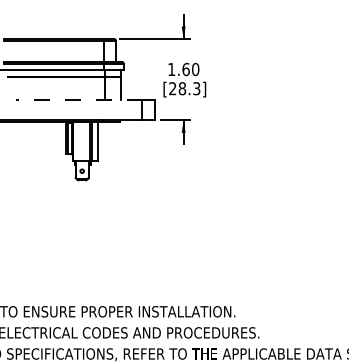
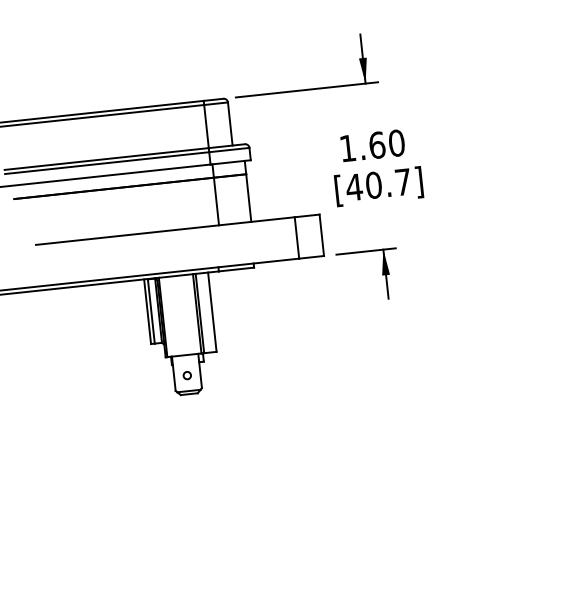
text: (184, 88) -> (378, 184), [28.3] -> [40.7]
line: (78, 100) -> (164, 232), dashed -> solid

